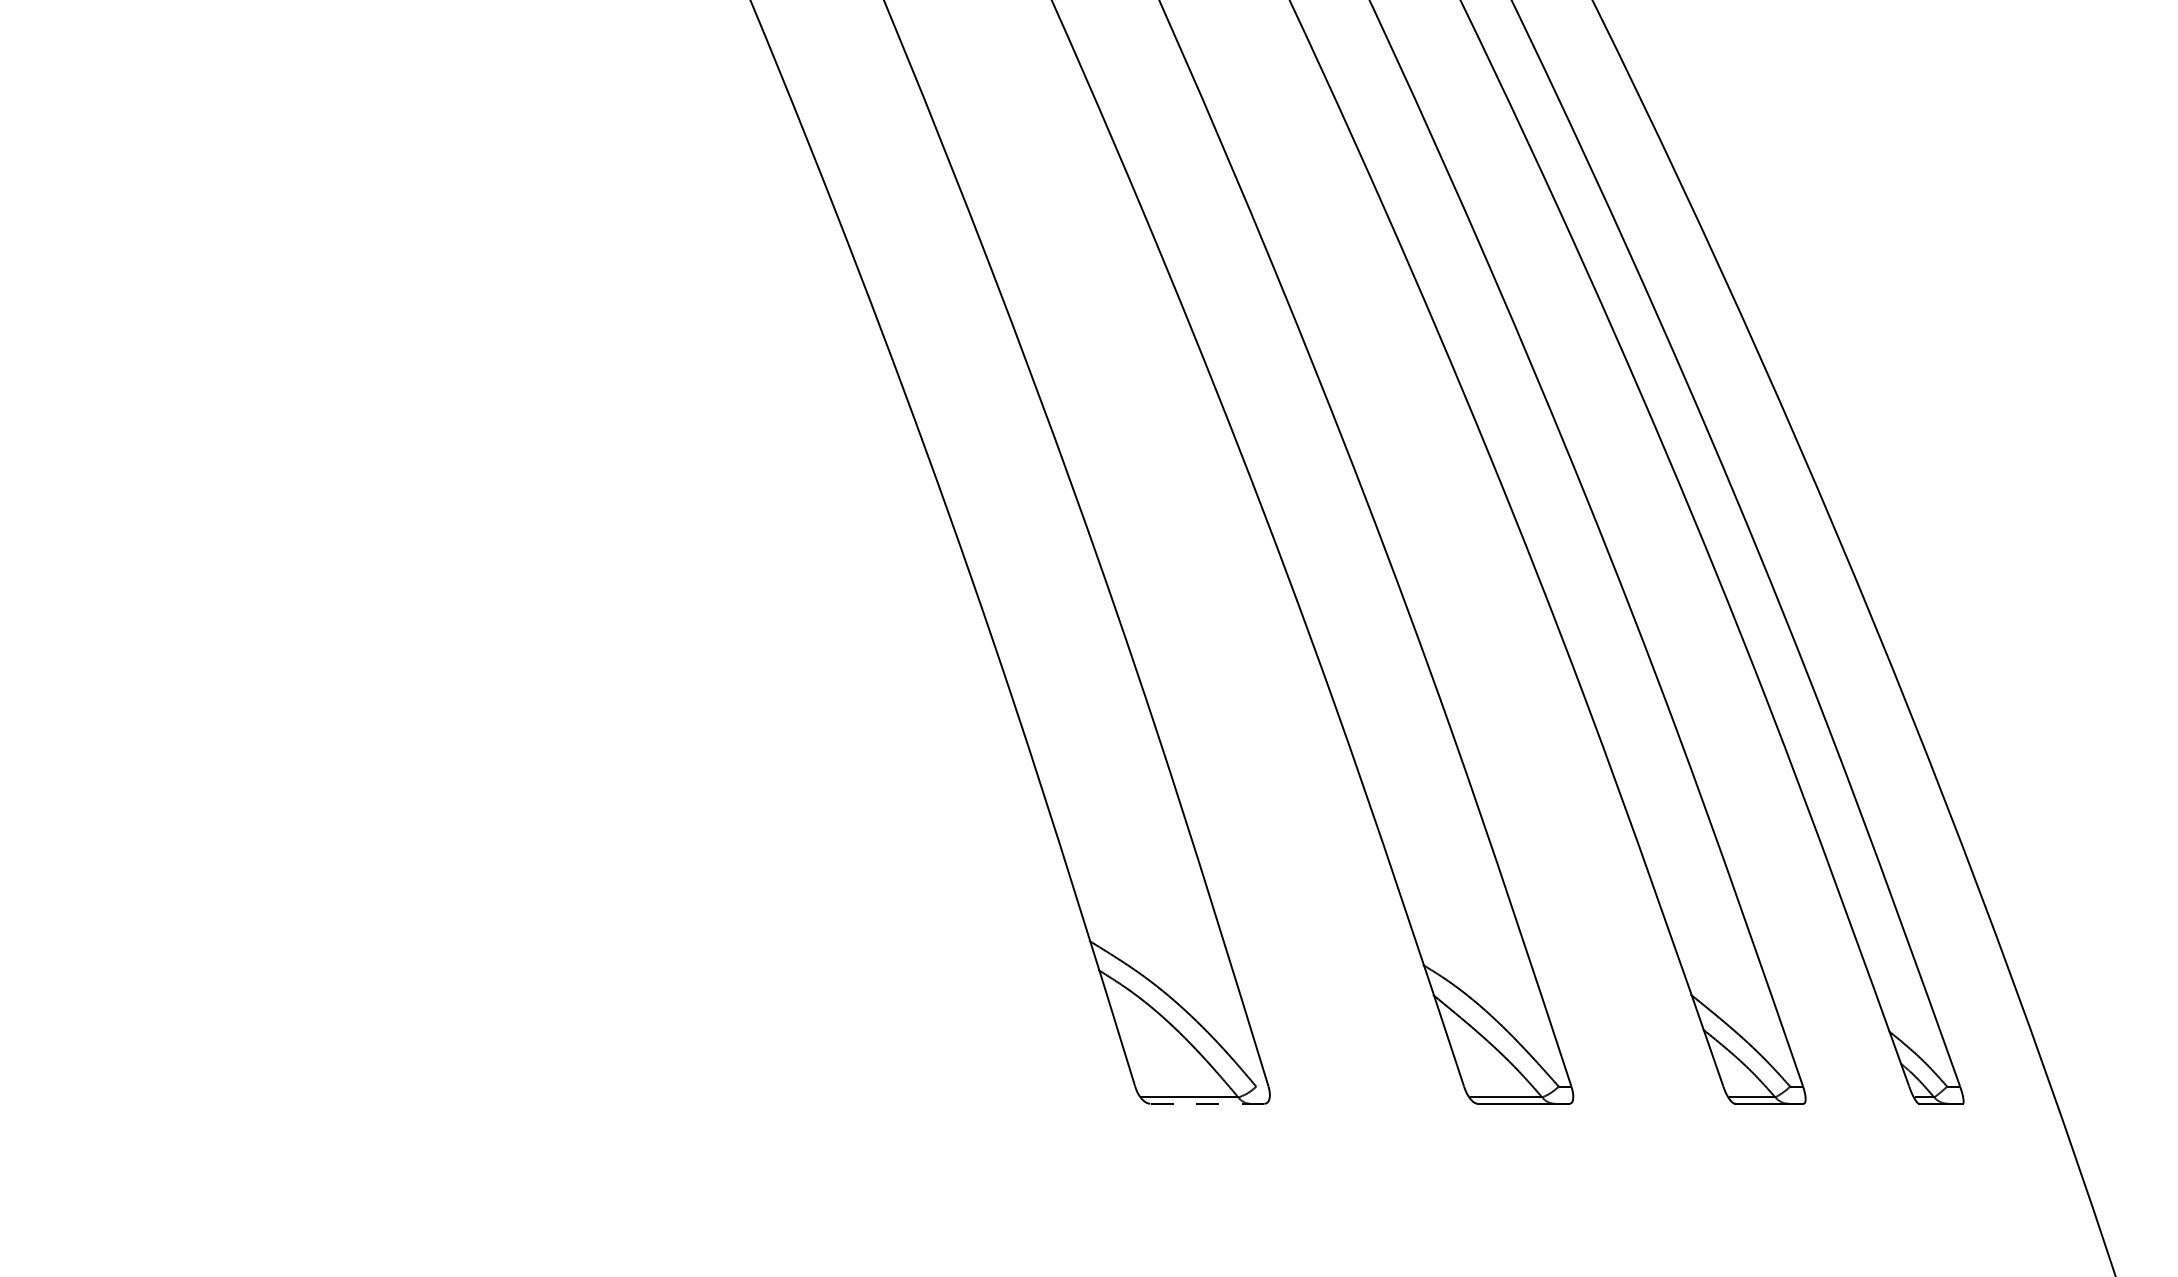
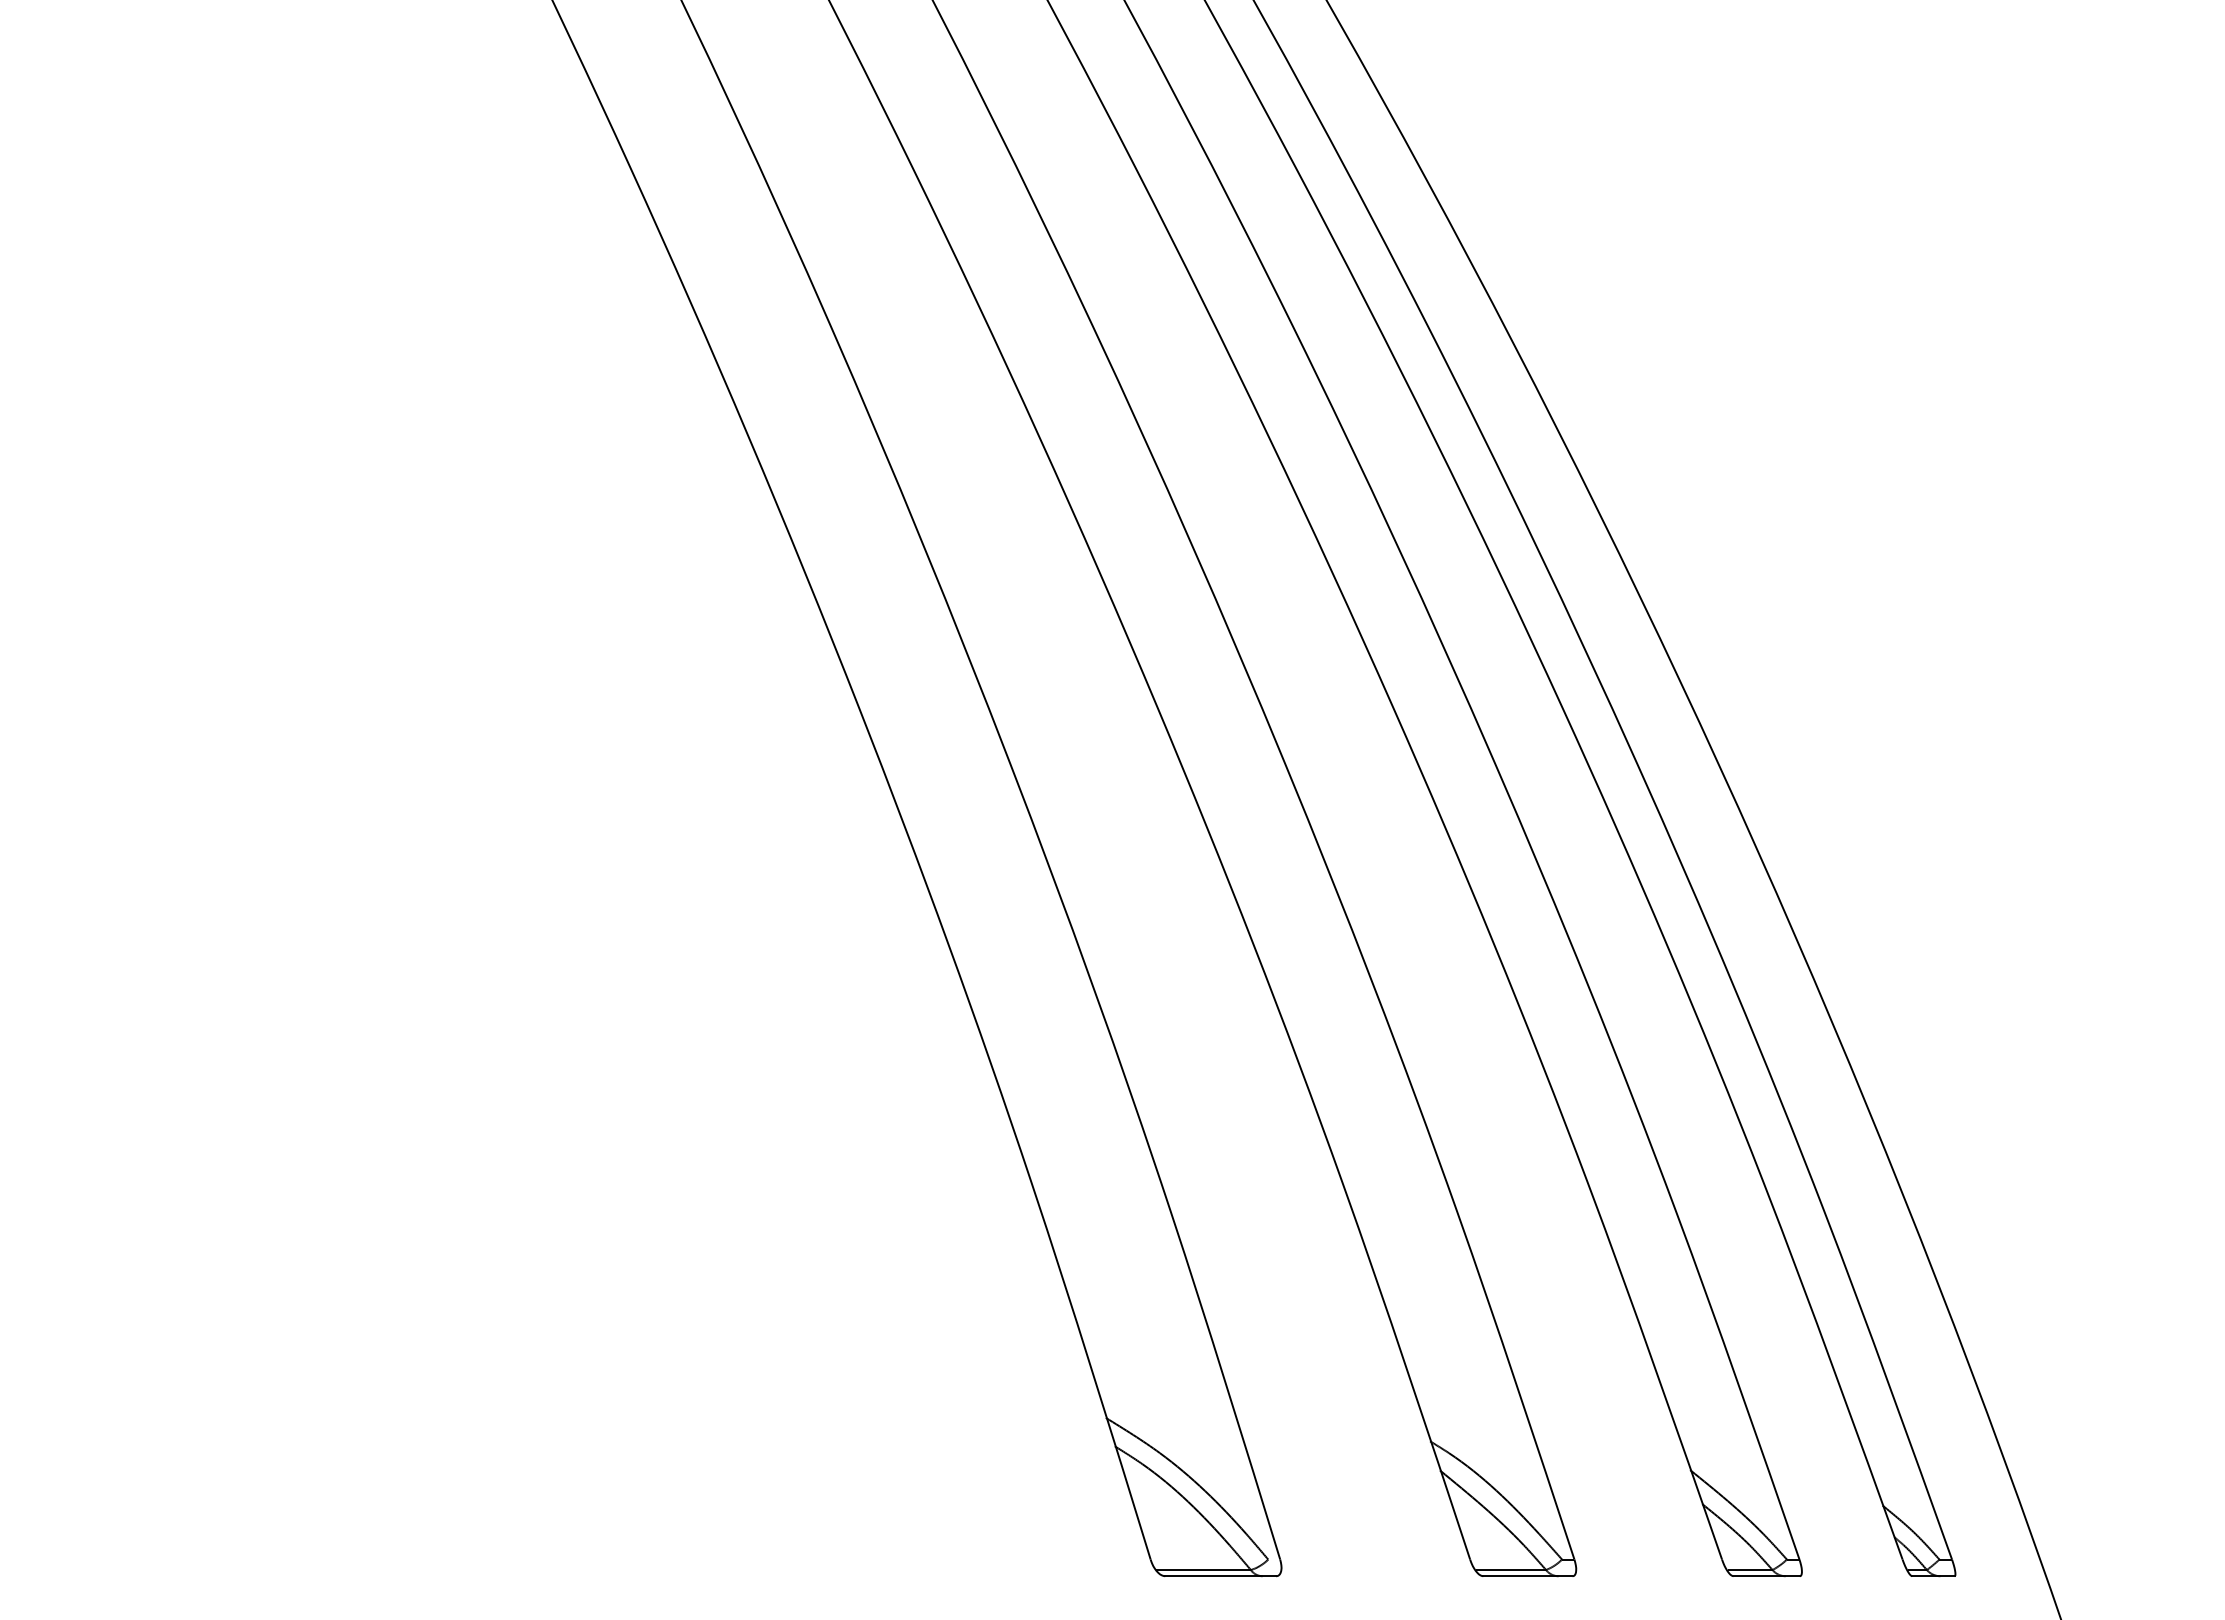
line: (1207, 1104) -> (1220, 1576), dashed -> solid

